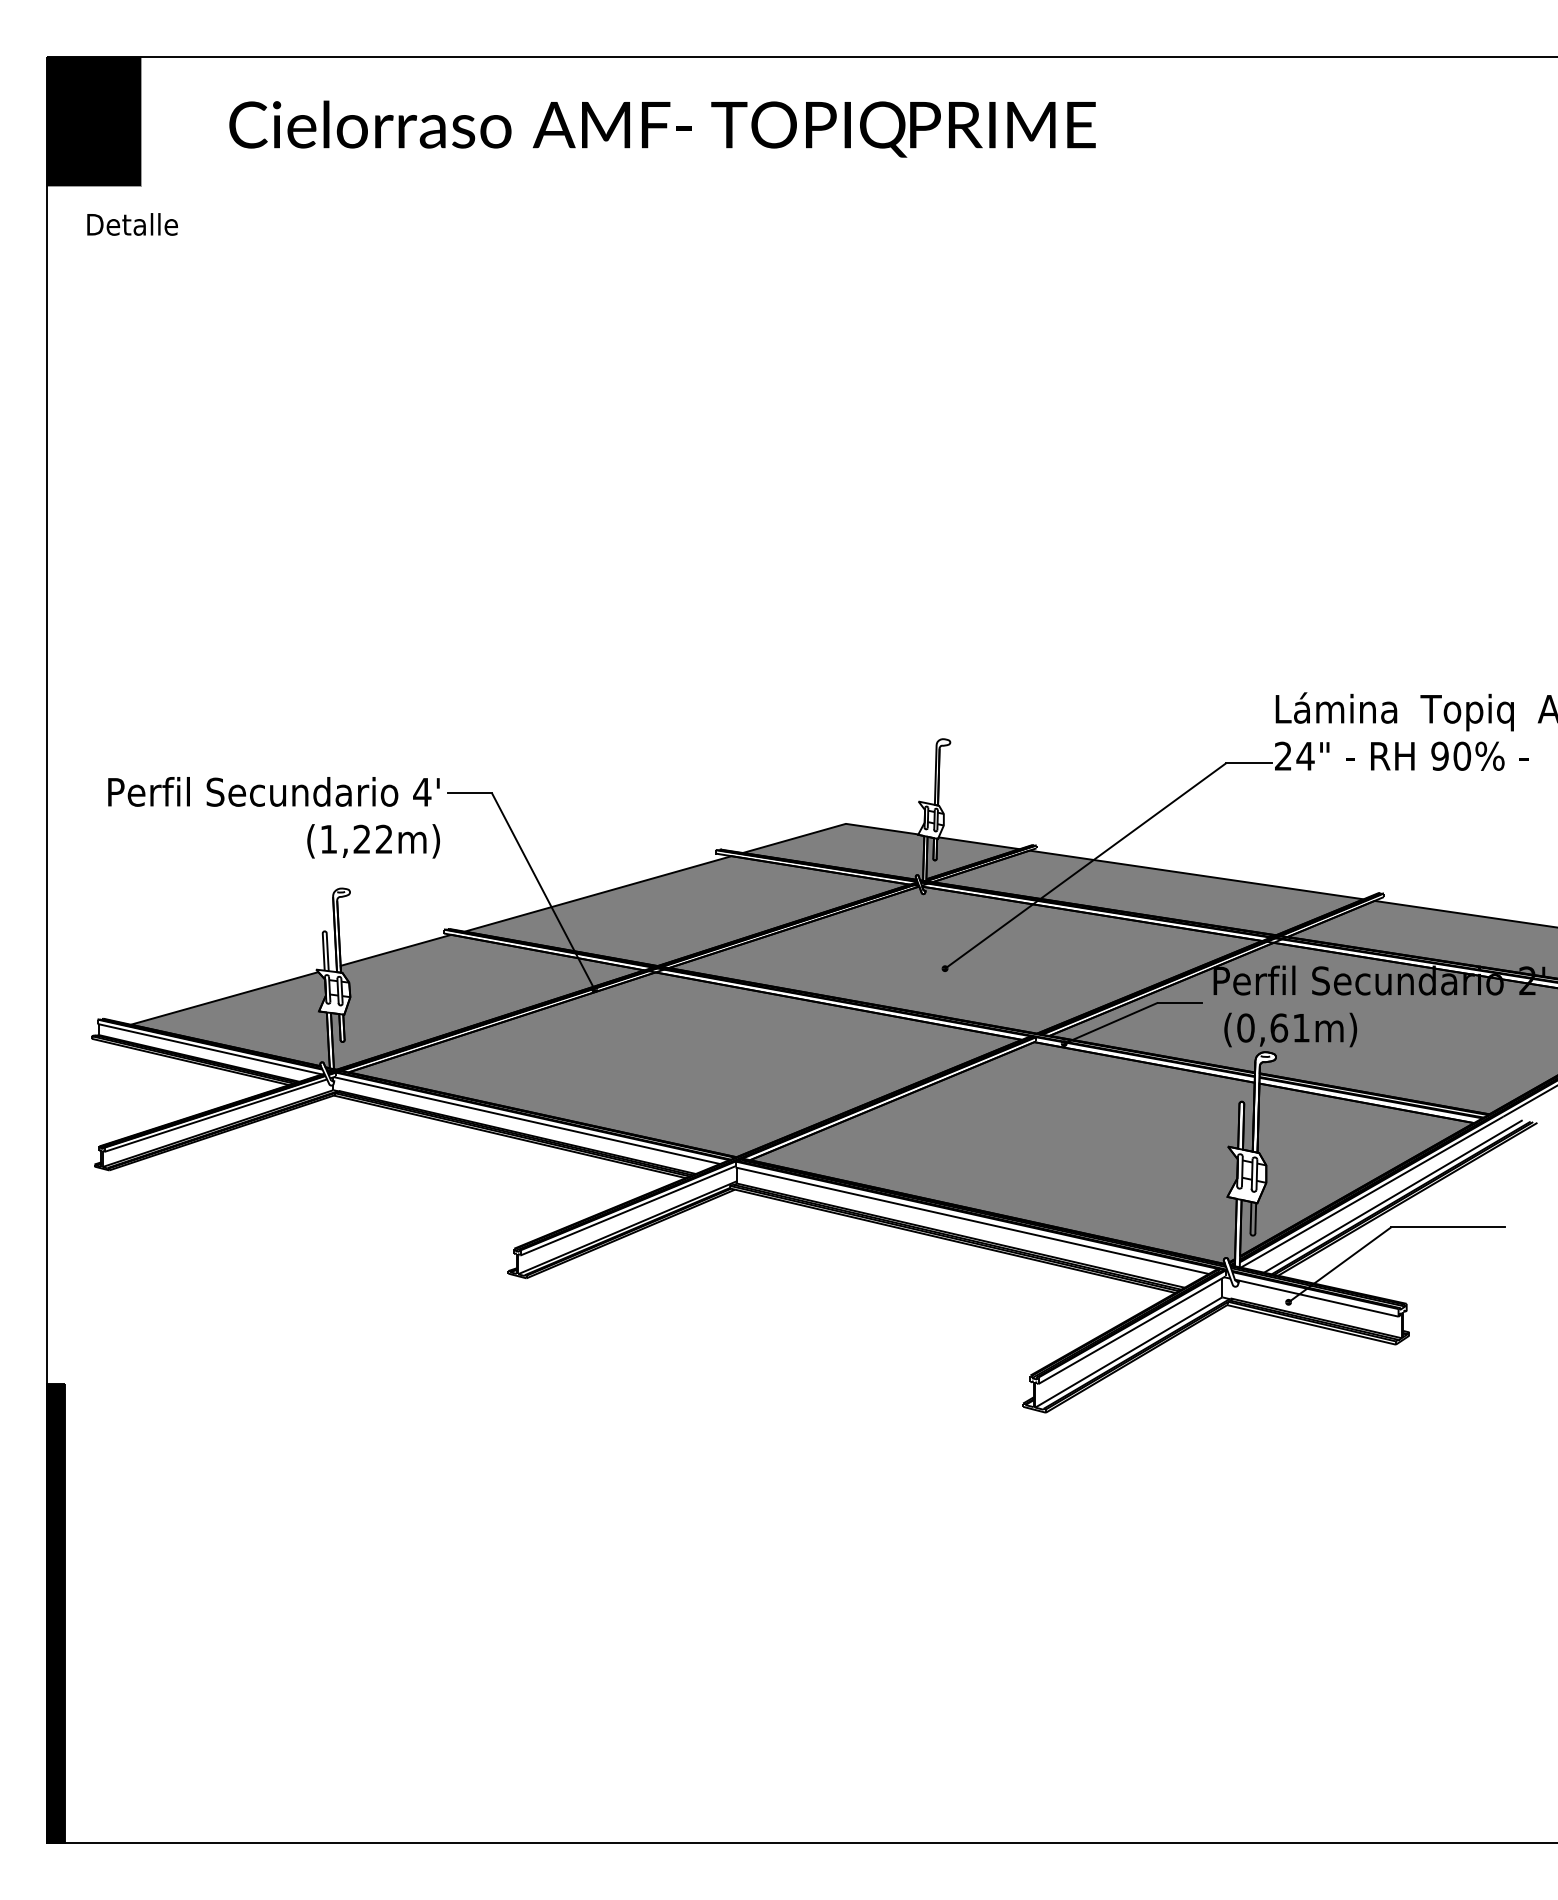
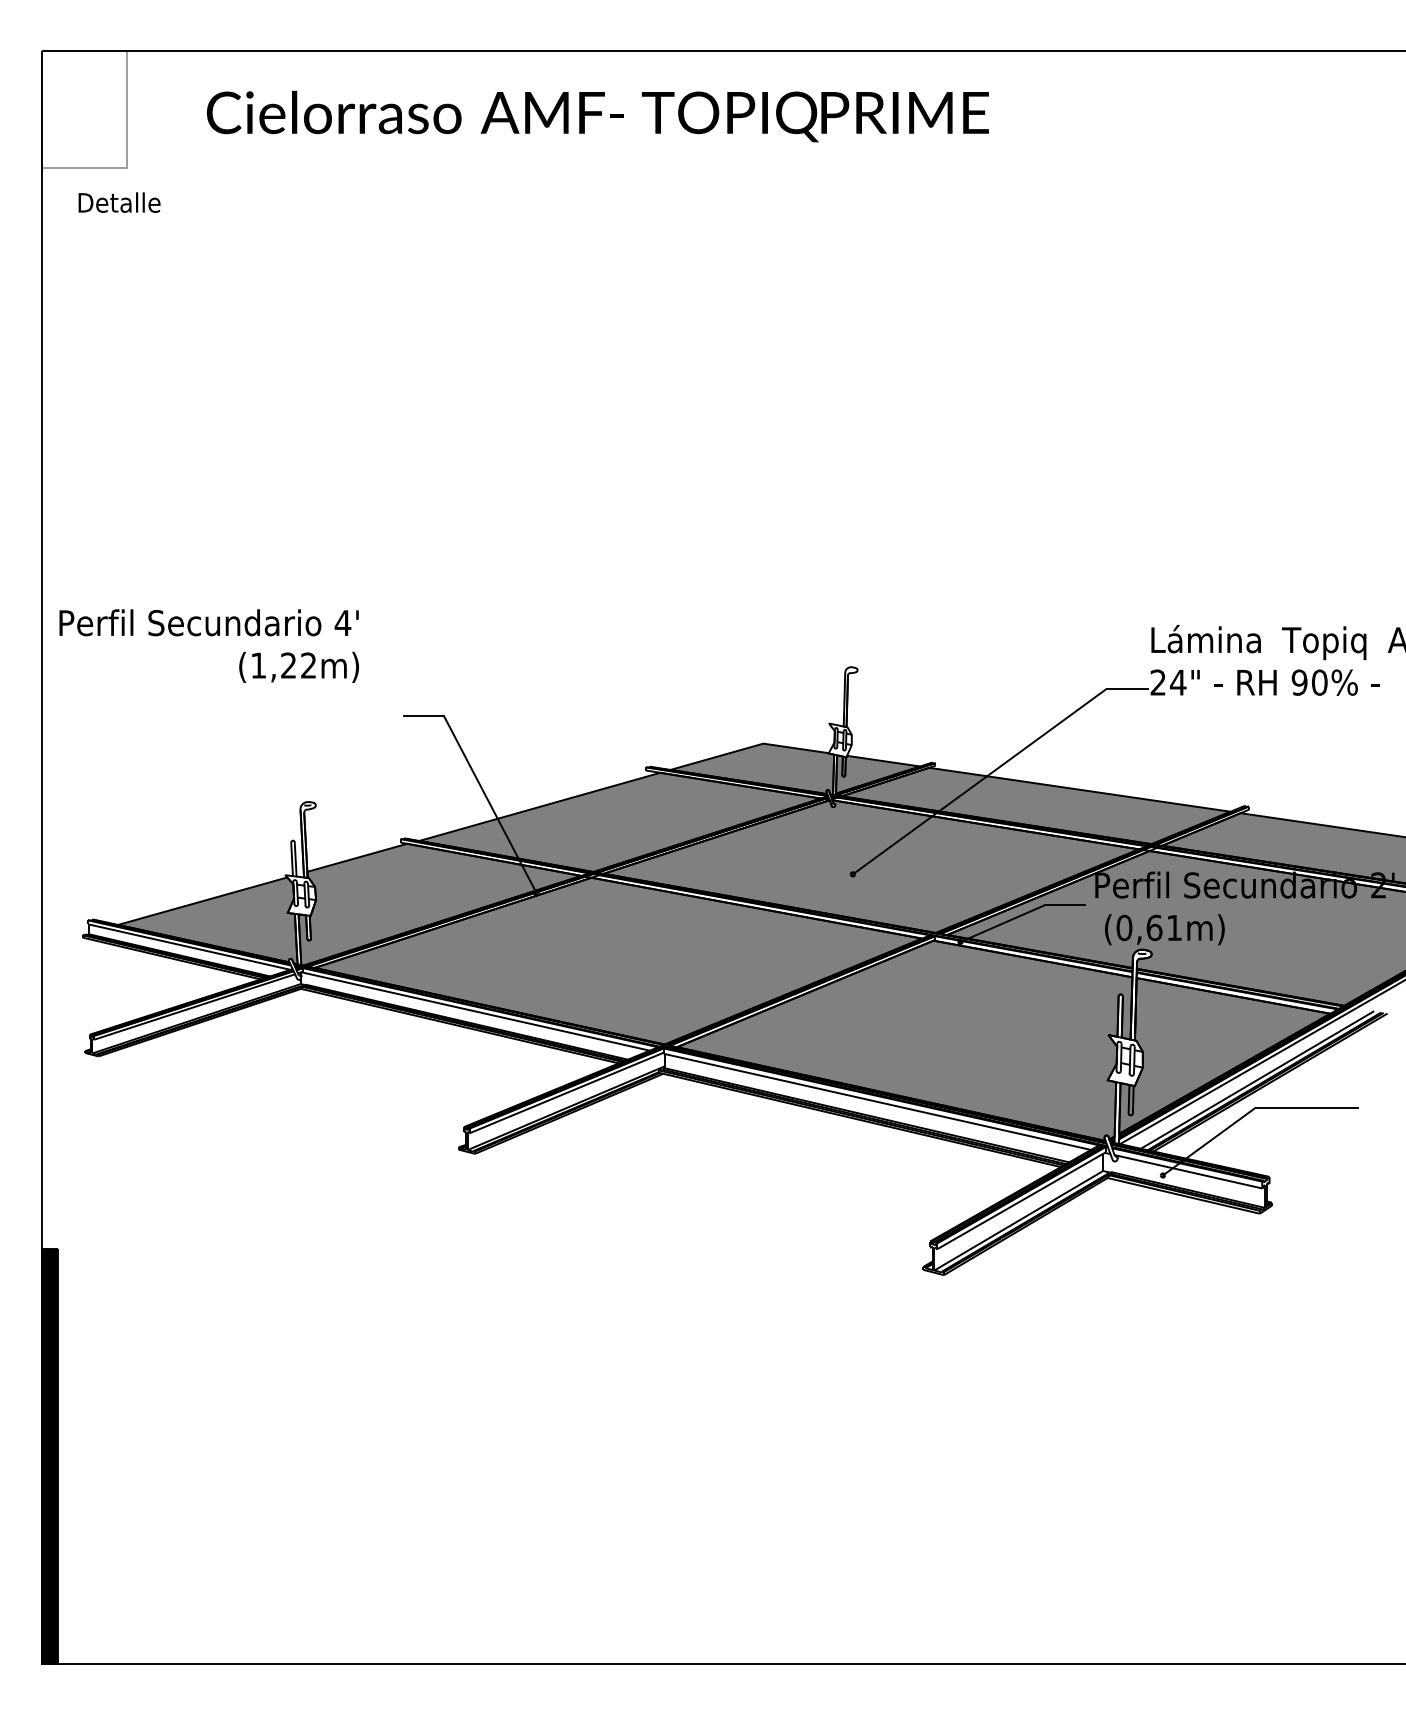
fill: (93, 121) -> (84, 109), removed
text: (273, 817) -> (208, 645), moved

